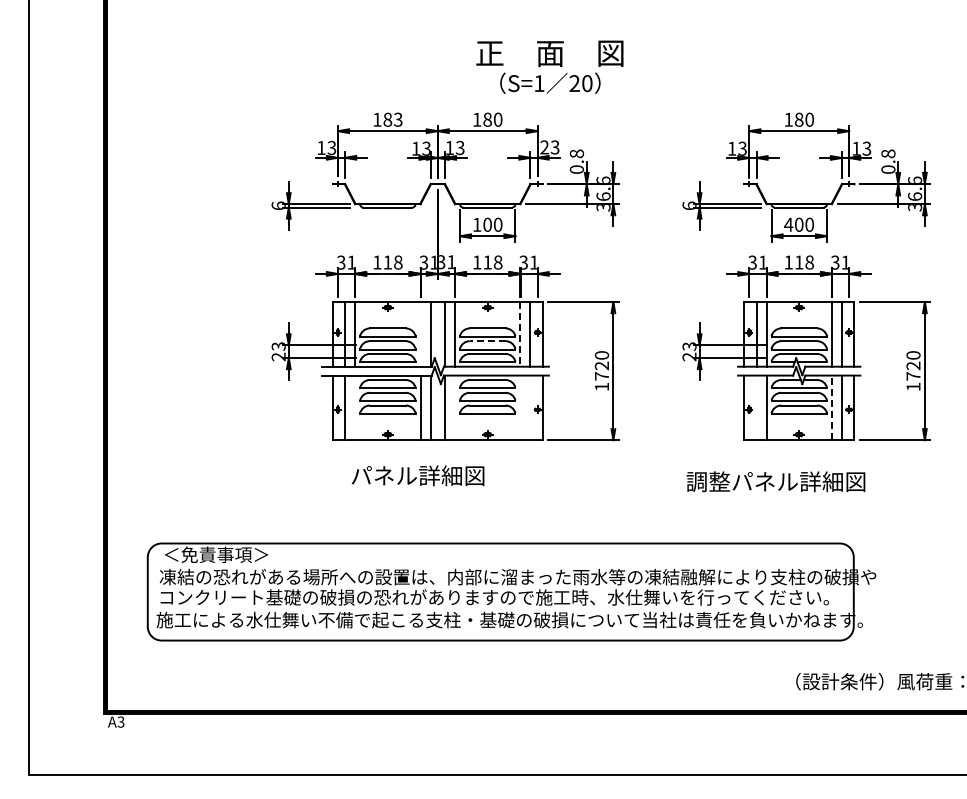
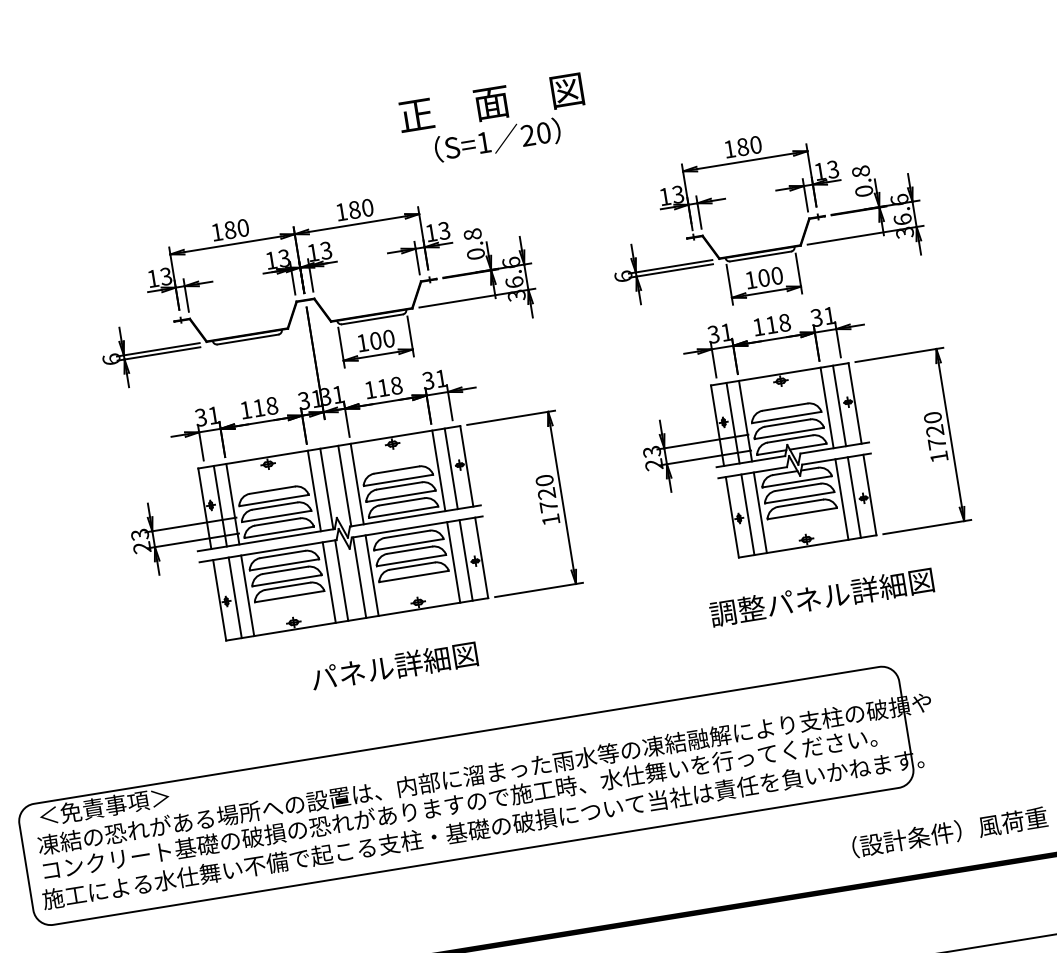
text: (549, 66) -> (493, 119), moved
text: (398, 119) -> (243, 227), 183 -> 180
text: (544, 147) -> (431, 233), 23 -> 13
text: (788, 224) -> (750, 279), 400 -> 100
line: (420, 334) -> (314, 491), added
line: (520, 334) -> (438, 470), dashed -> solid
line: (487, 341) -> (399, 486), dashed -> solid
line: (355, 407) -> (248, 595), added
line: (455, 407) -> (372, 575), added
line: (520, 407) -> (453, 561), added
line: (530, 407) -> (466, 559), added
line: (756, 407) -> (747, 514), added
line: (831, 407) -> (841, 499), dashed -> solid
text: (417, 475) -> (393, 666), moved
text: (775, 481) -> (821, 597), moved

